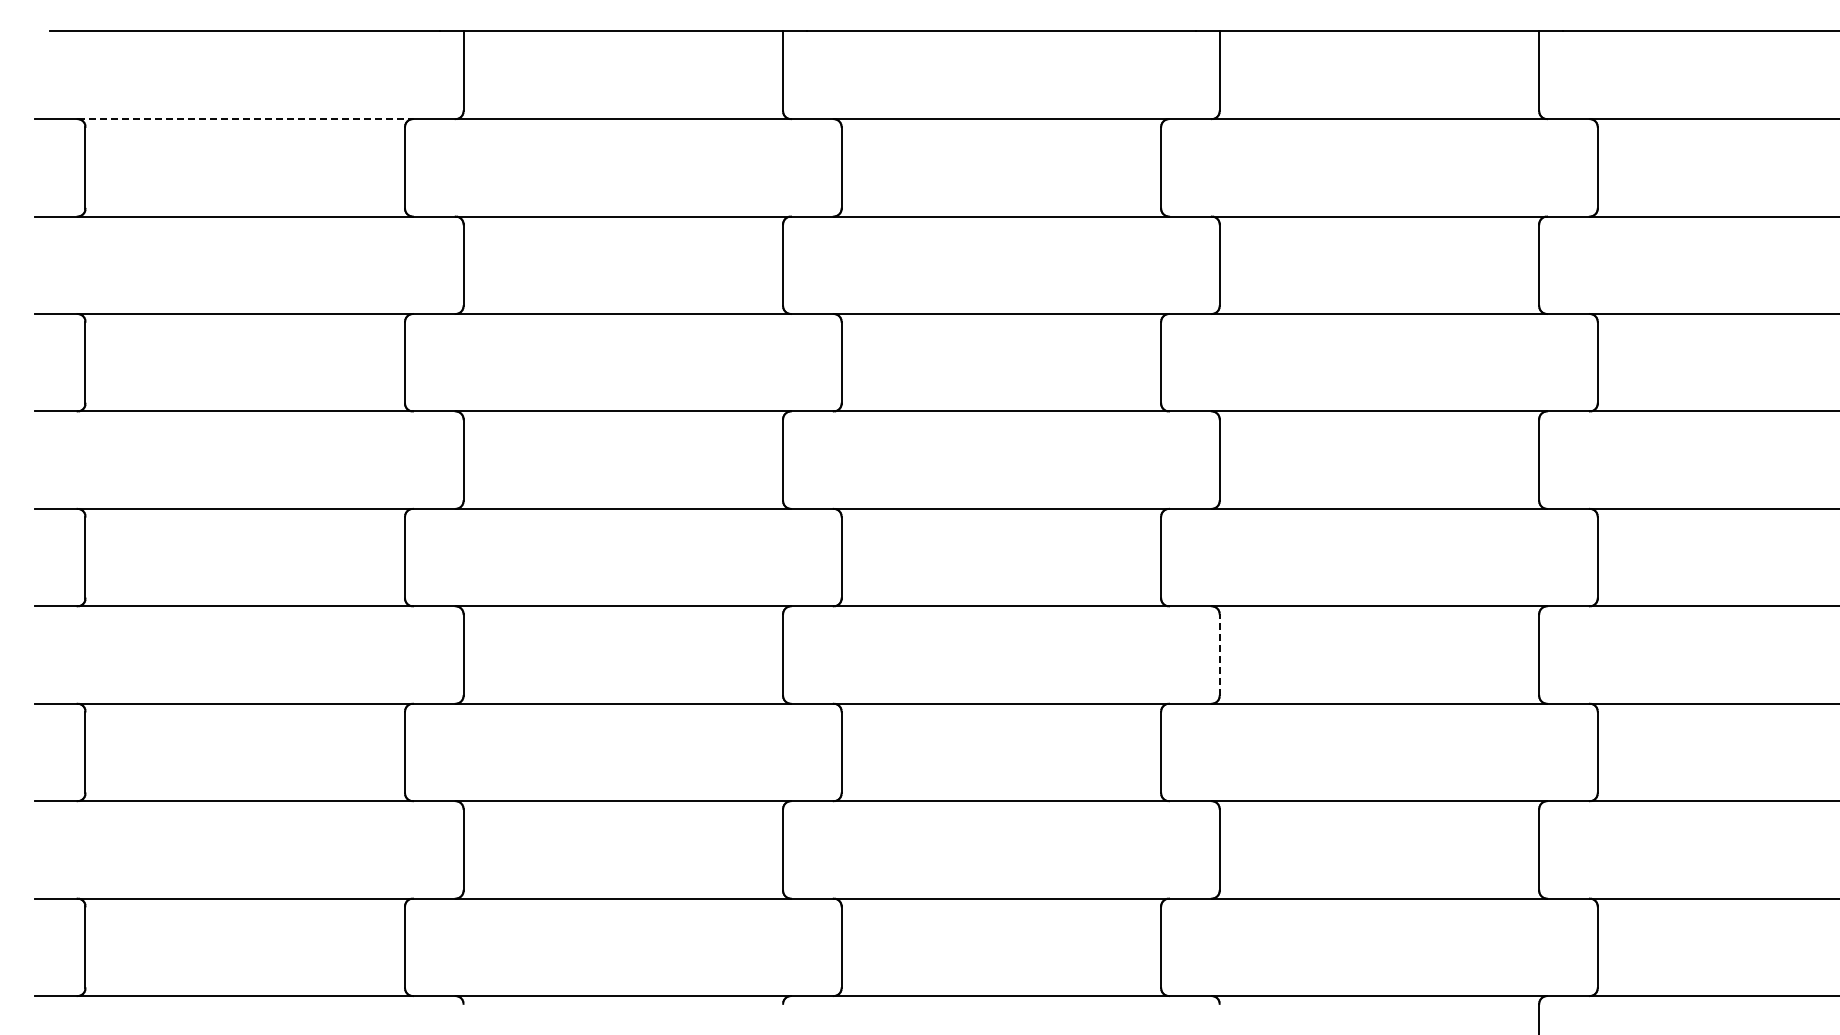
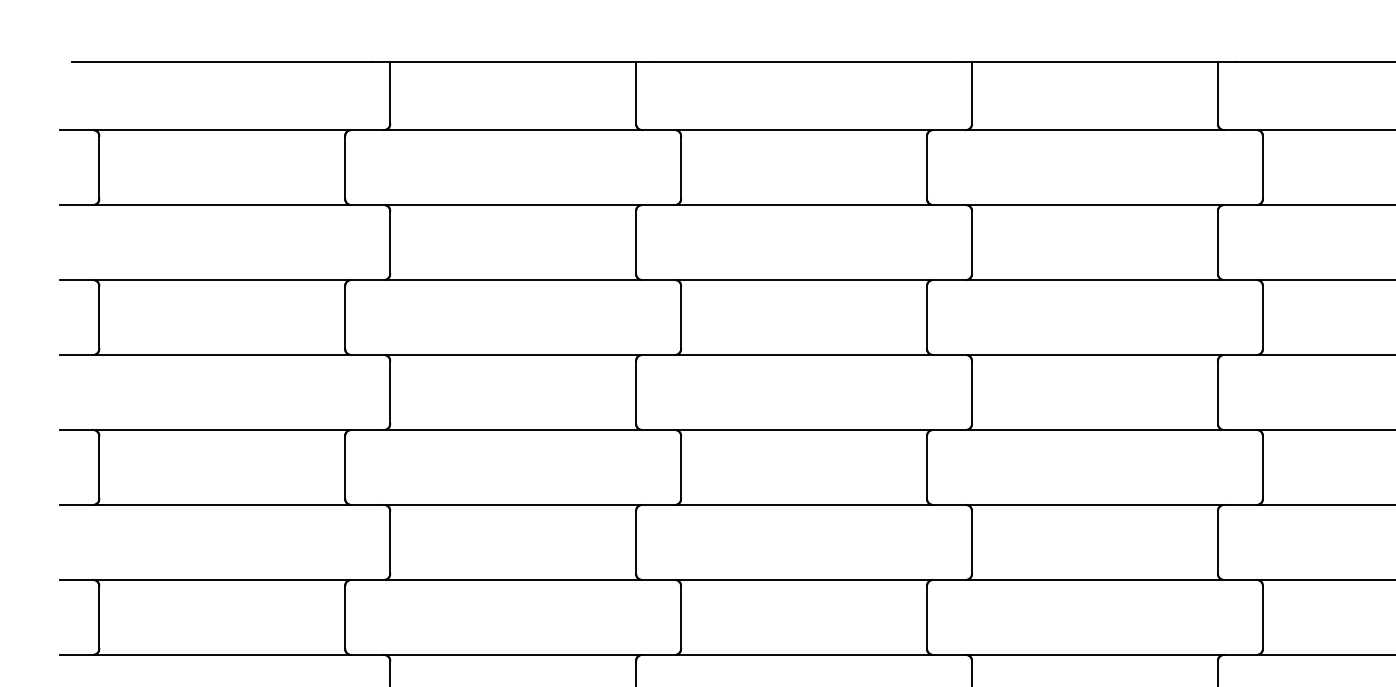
line: (245, 119) -> (222, 130), dashed -> solid
line: (1219, 655) -> (971, 542), dashed -> solid

